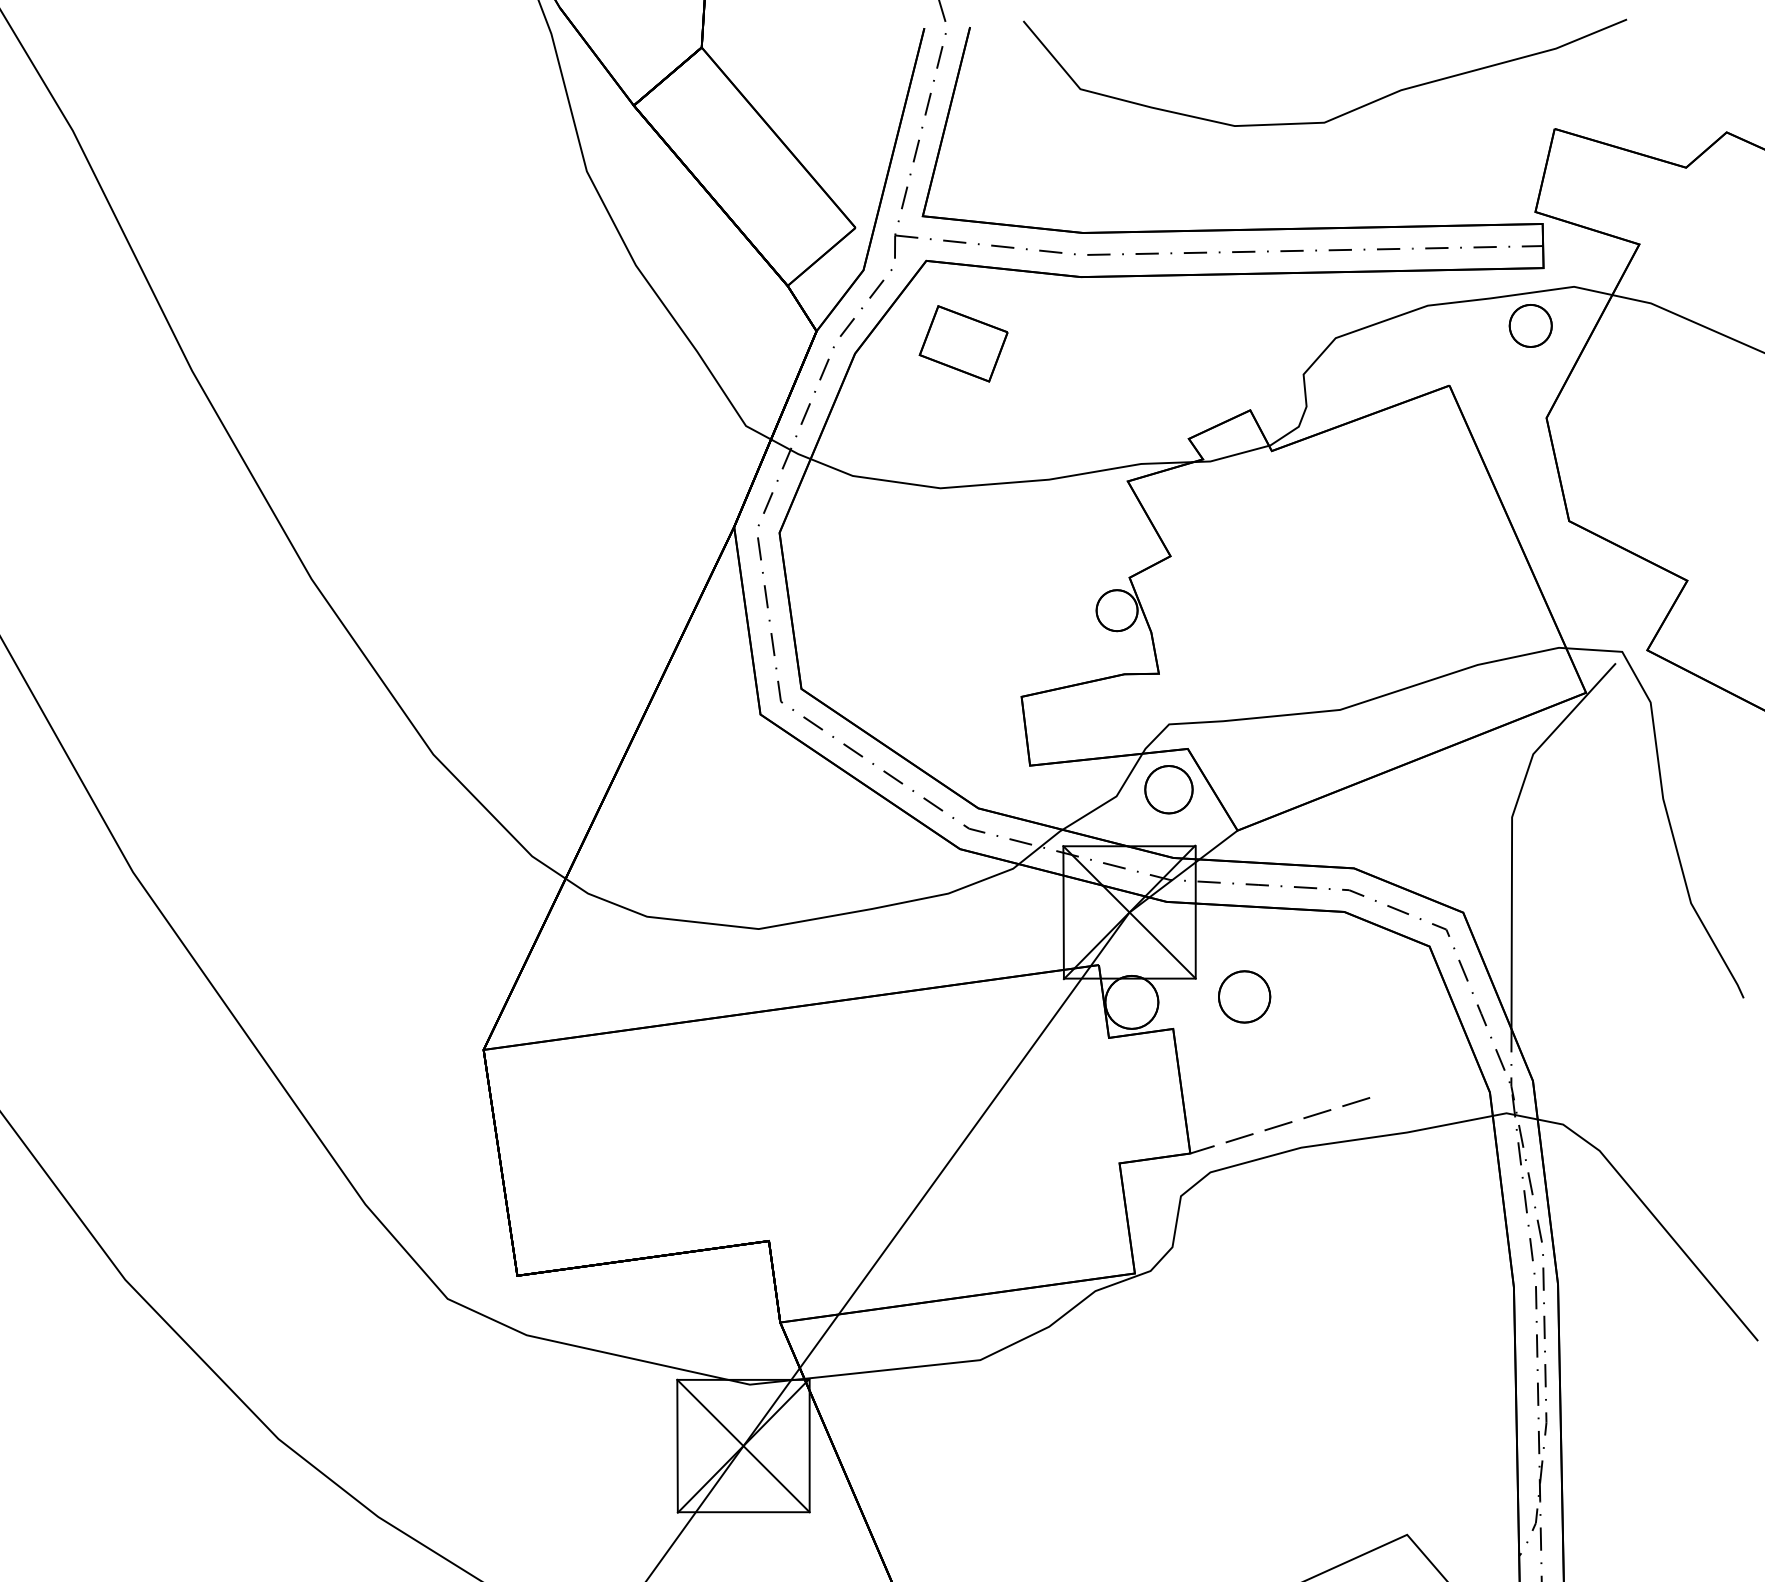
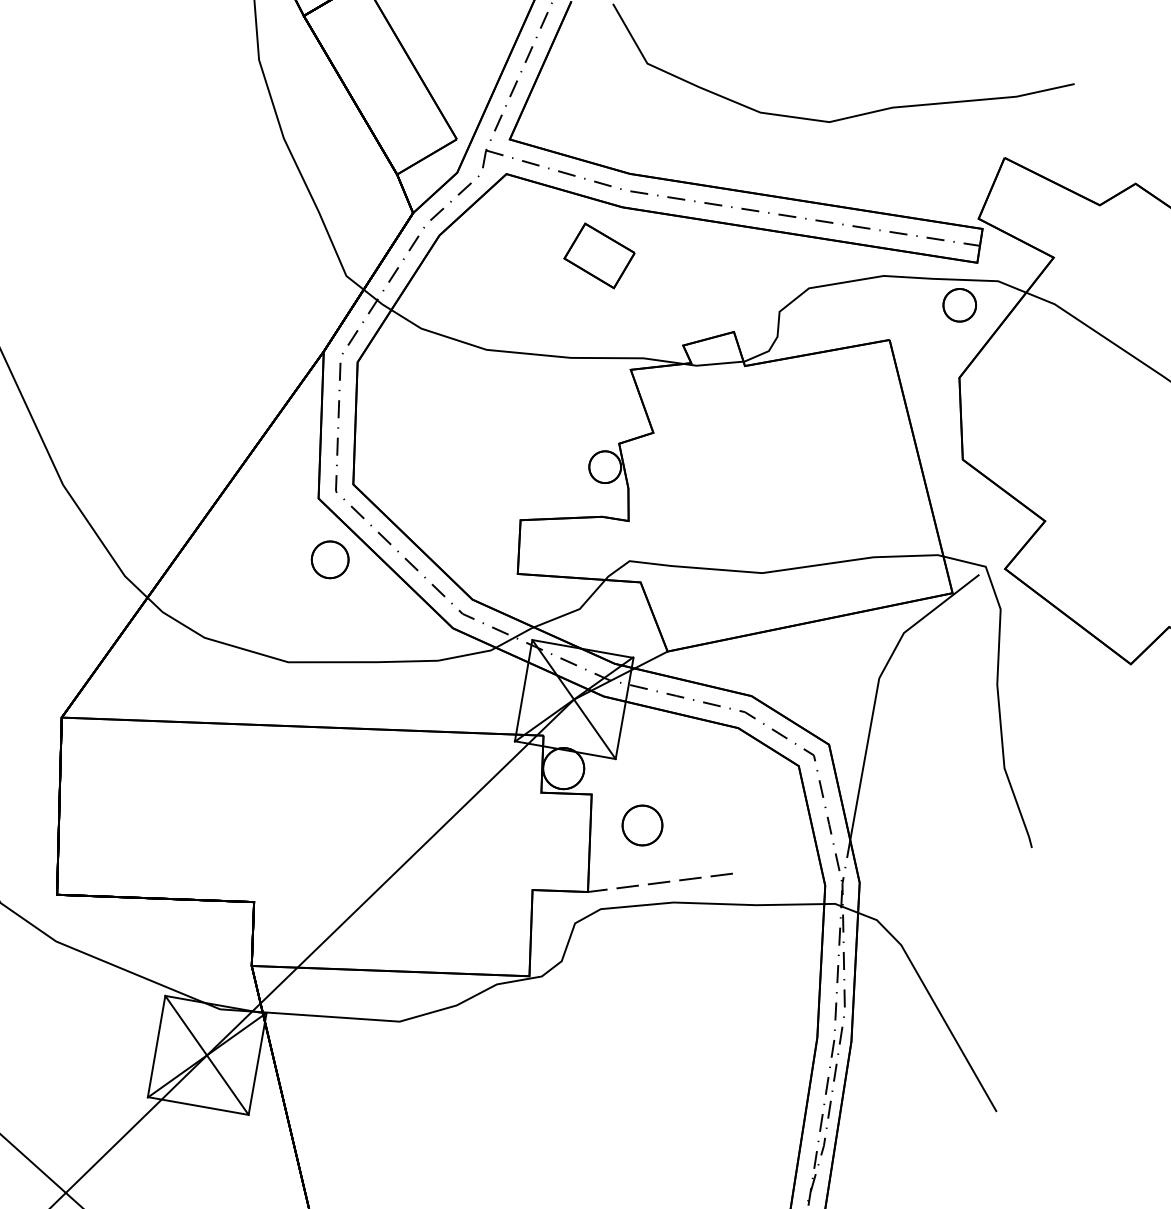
part: (963, 343) -> (599, 255), moved
part: (1168, 789) -> (329, 559), moved
part: (1244, 996) -> (642, 825), moved

